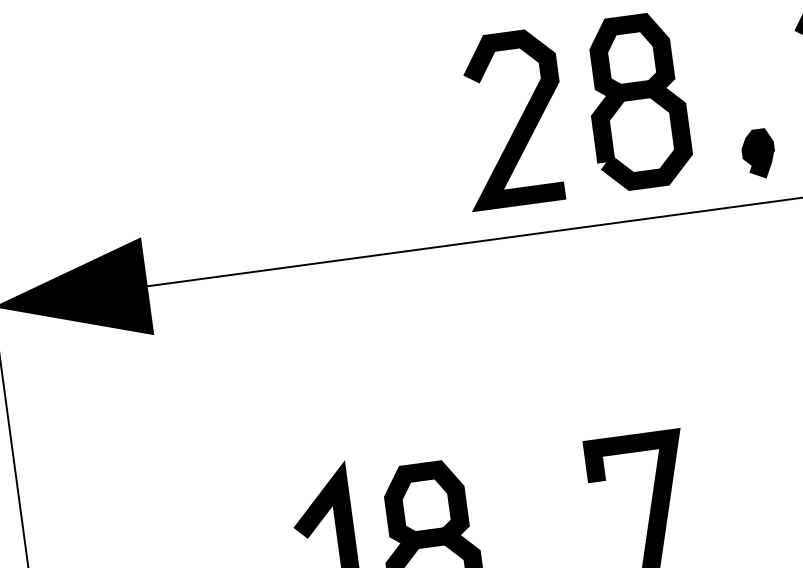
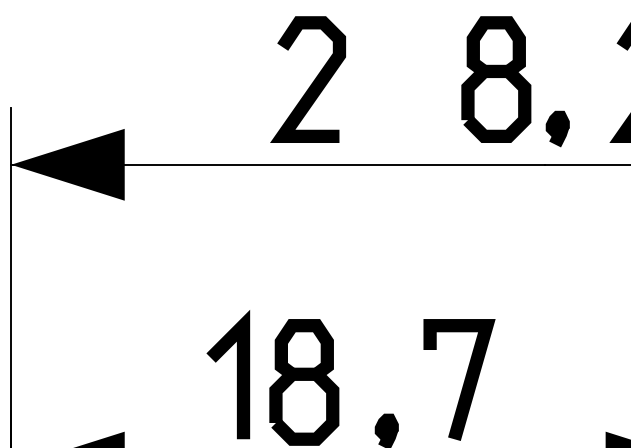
curve: (517, 123) -> (311, 83), moved
part: (758, 153) -> (557, 128), moved

